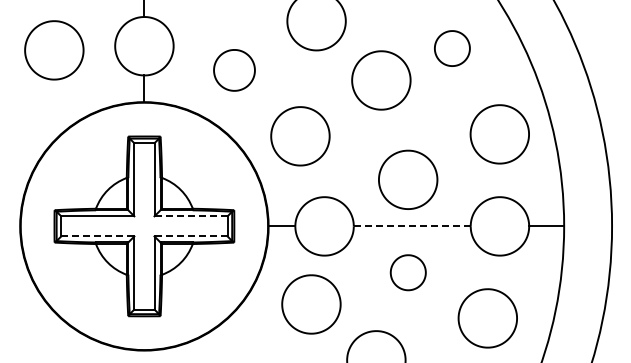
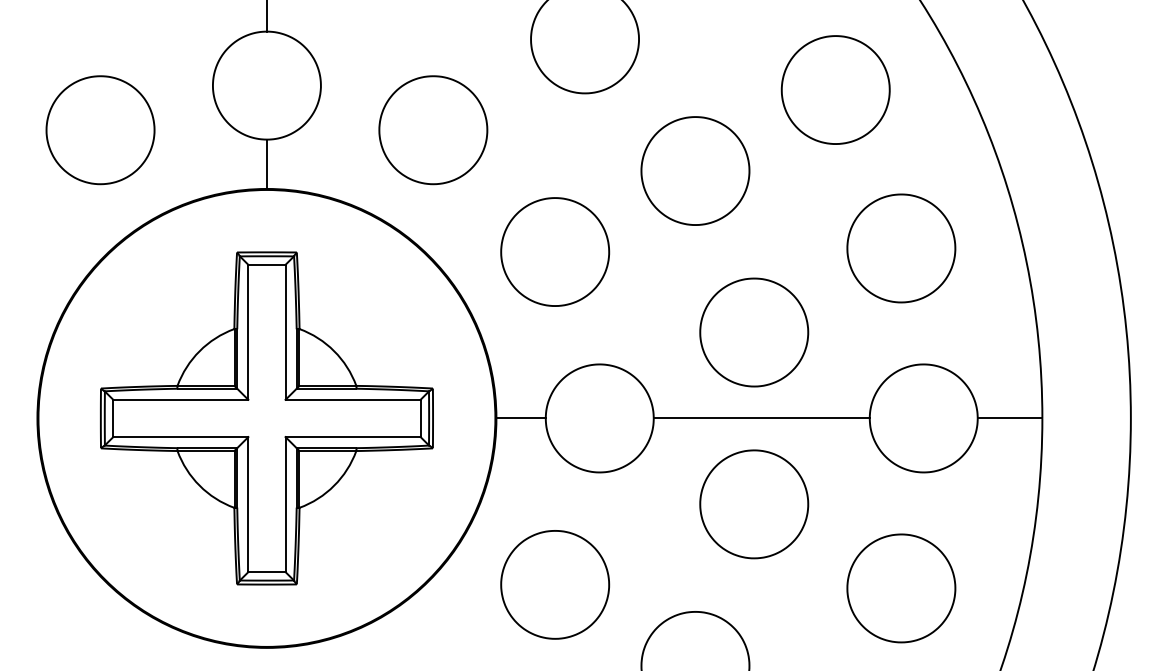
part: (452, 48) -> (836, 89), size x1.67
part: (54, 50) -> (100, 130), moved
part: (234, 70) -> (433, 130), size x1.43
part: (381, 80) -> (695, 171), moved
part: (499, 134) -> (900, 248), moved
line: (191, 216) -> (353, 400), dashed -> solid
line: (411, 226) -> (760, 418), dashed -> solid
line: (97, 236) -> (180, 437), dashed -> solid
line: (191, 236) -> (353, 437), dashed -> solid
part: (408, 272) -> (754, 503), size x1.67
part: (311, 304) -> (555, 584), moved

